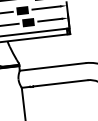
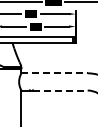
line: (53, 66) -> (55, 73), solid -> dashed
line: (61, 83) -> (61, 90), solid -> dashed

